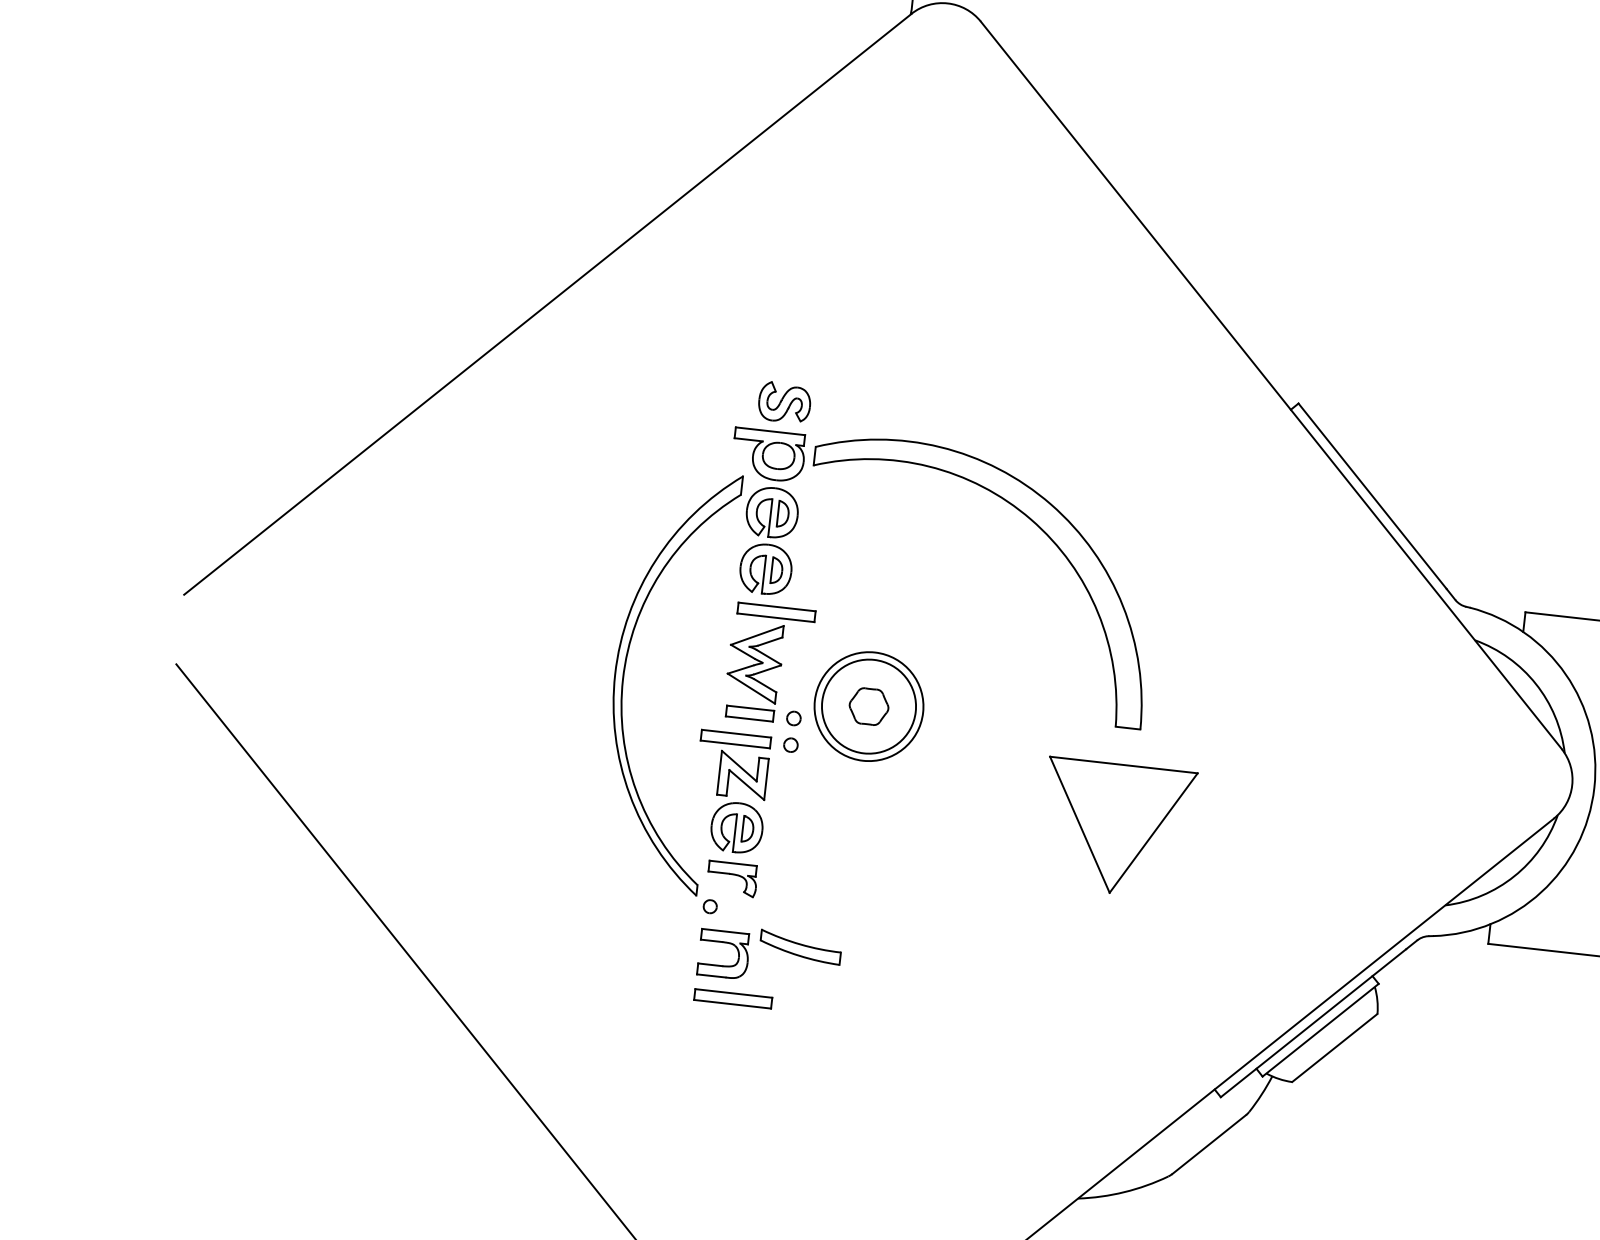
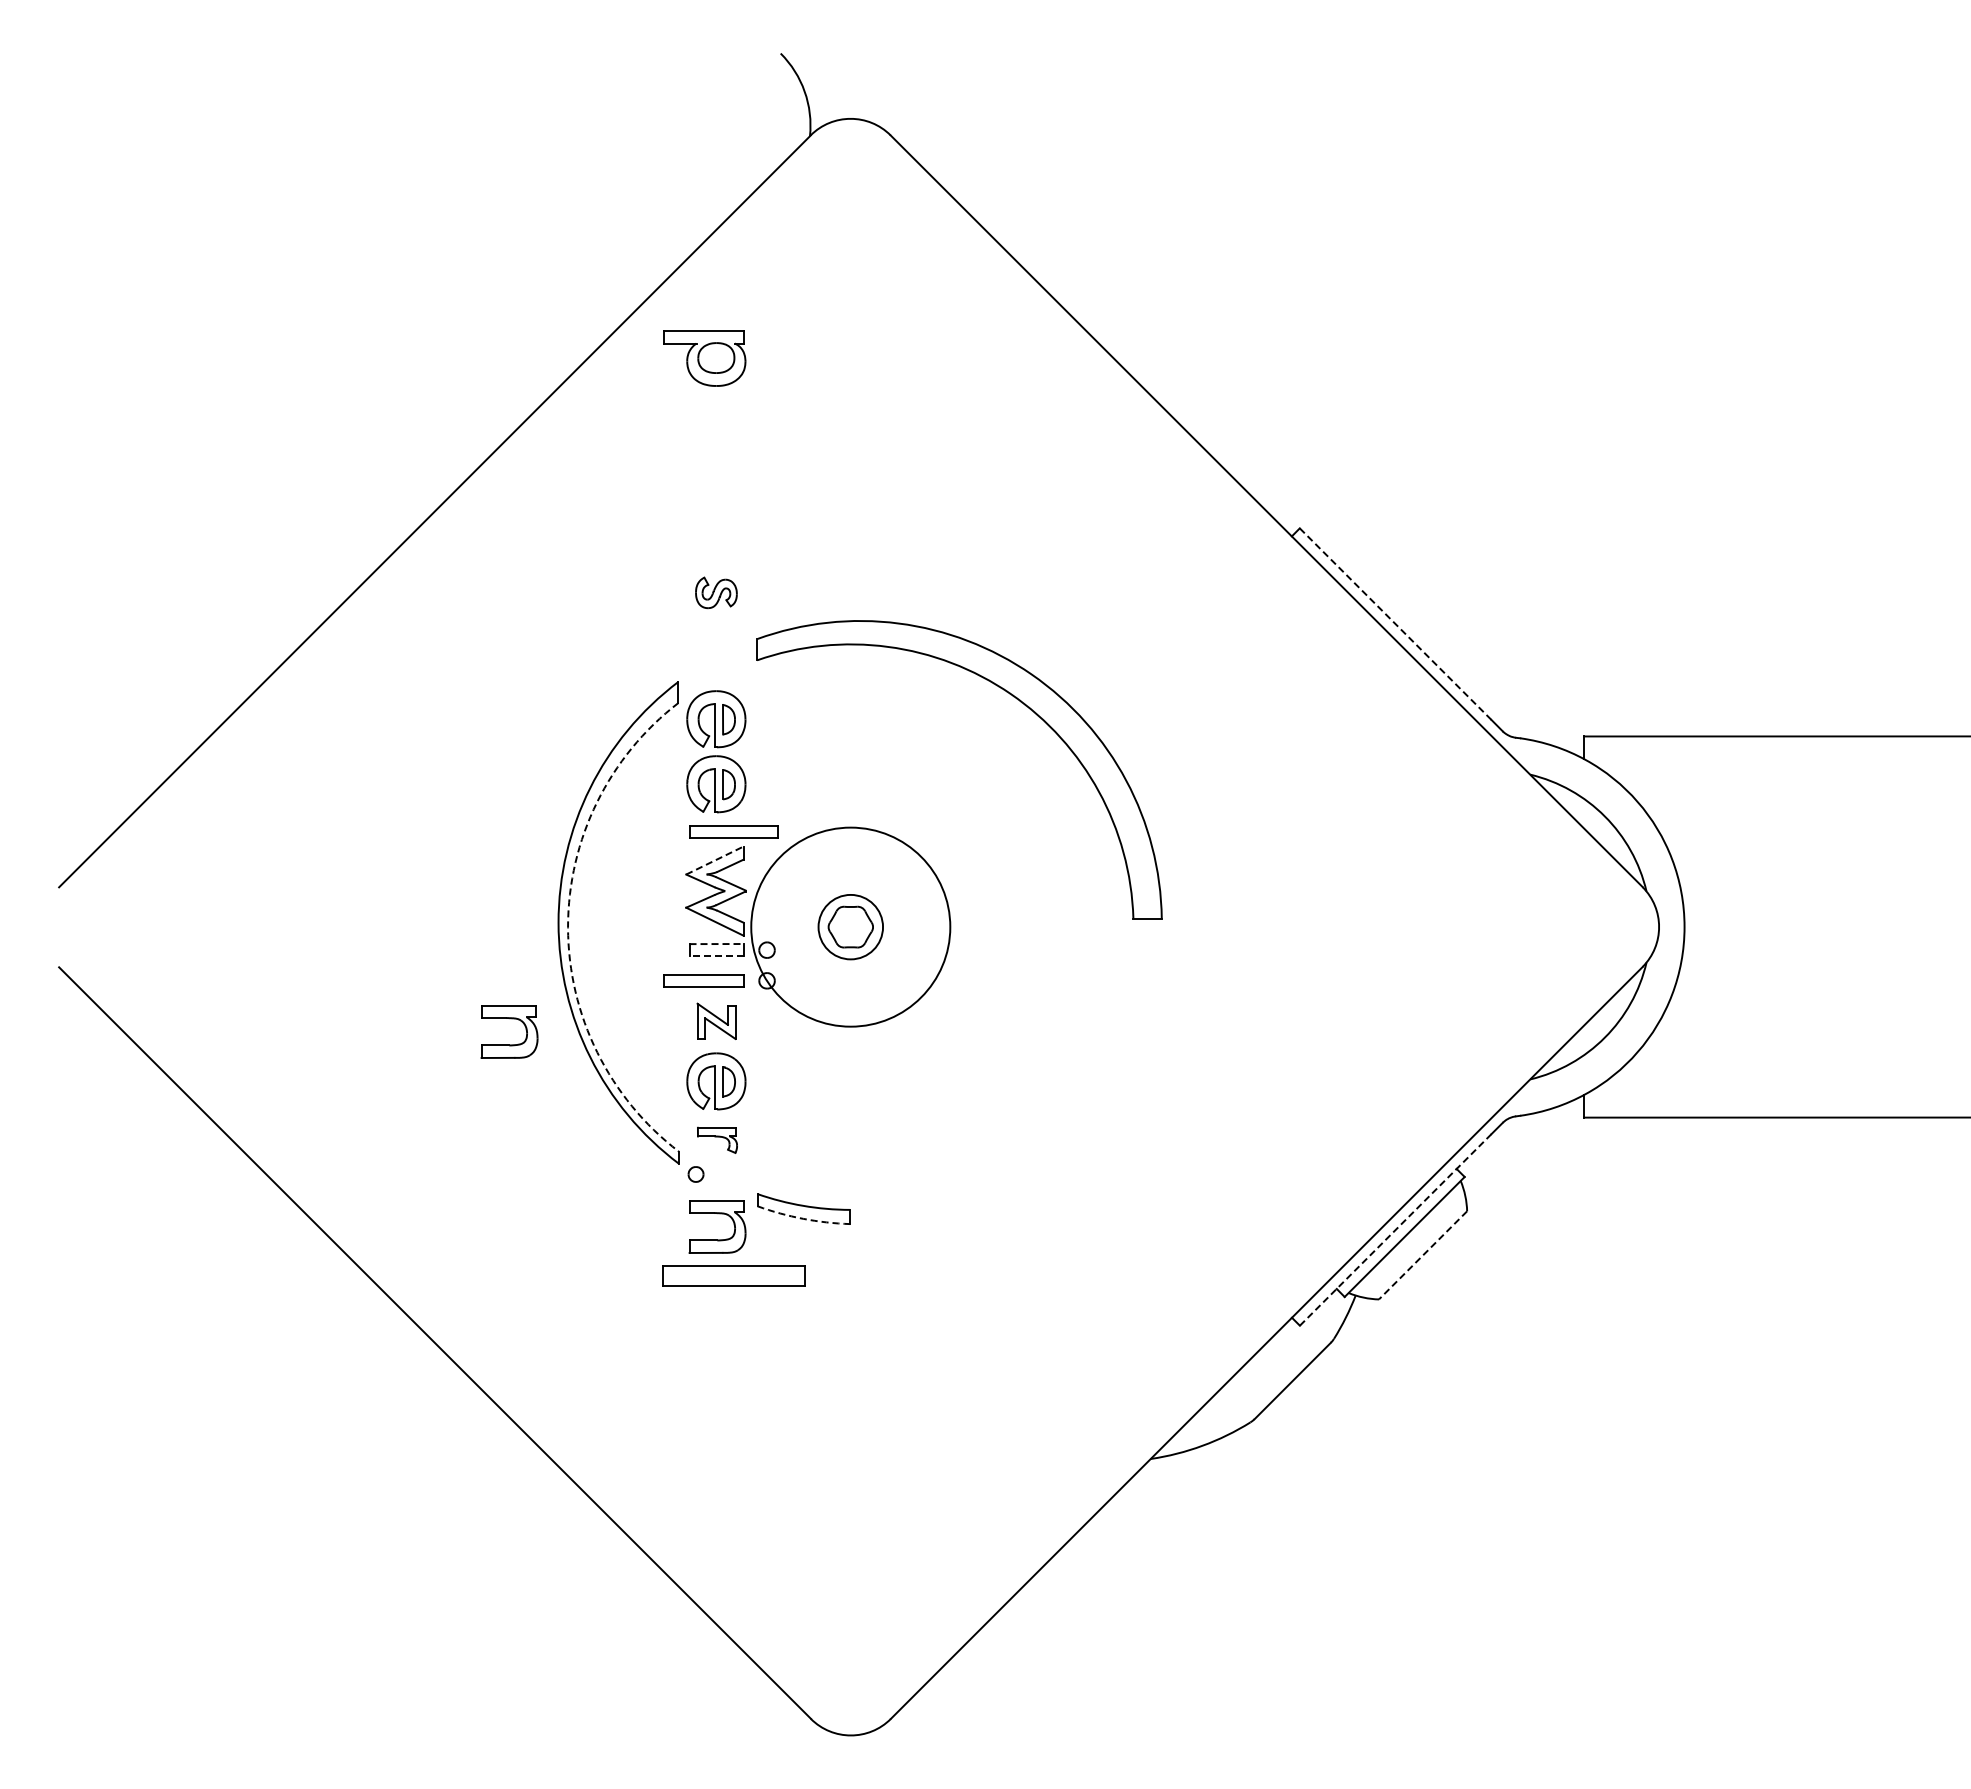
part: (784, 402) -> (716, 592), size x0.7
part: (768, 455) -> (704, 358), moved
line: (1372, 496) -> (1395, 624), solid -> dashed
line: (756, 635) -> (714, 860), solid -> dashed
arc: (623, 679) -> (568, 927), solid -> dashed
circle: (868, 706) -> (850, 926), size x0.6
circle: (868, 706) -> (850, 926), size x1.6
line: (751, 708) -> (717, 944), solid -> dashed
line: (749, 719) -> (716, 956), solid -> dashed
part: (563, 753) -> (509, 1019), added
part: (742, 775) -> (716, 1021), size x0.7
part: (1116, 828) -> (1147, 1034), removed
part: (732, 879) -> (717, 1140), size x0.7
arc: (799, 955) -> (803, 1218), solid -> dashed
part: (732, 998) -> (733, 1275), size x1.6
line: (1314, 1022) -> (1396, 1229), solid -> dashed
line: (1334, 1048) -> (1422, 1255), solid -> dashed

